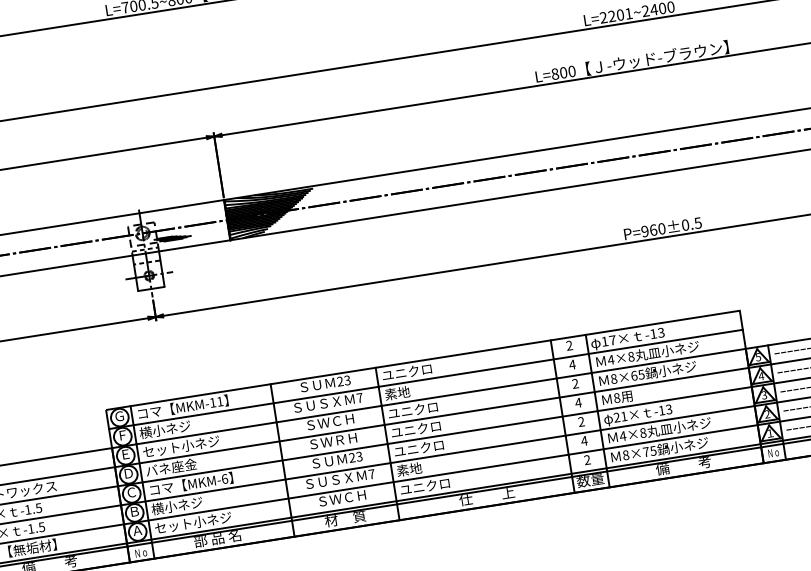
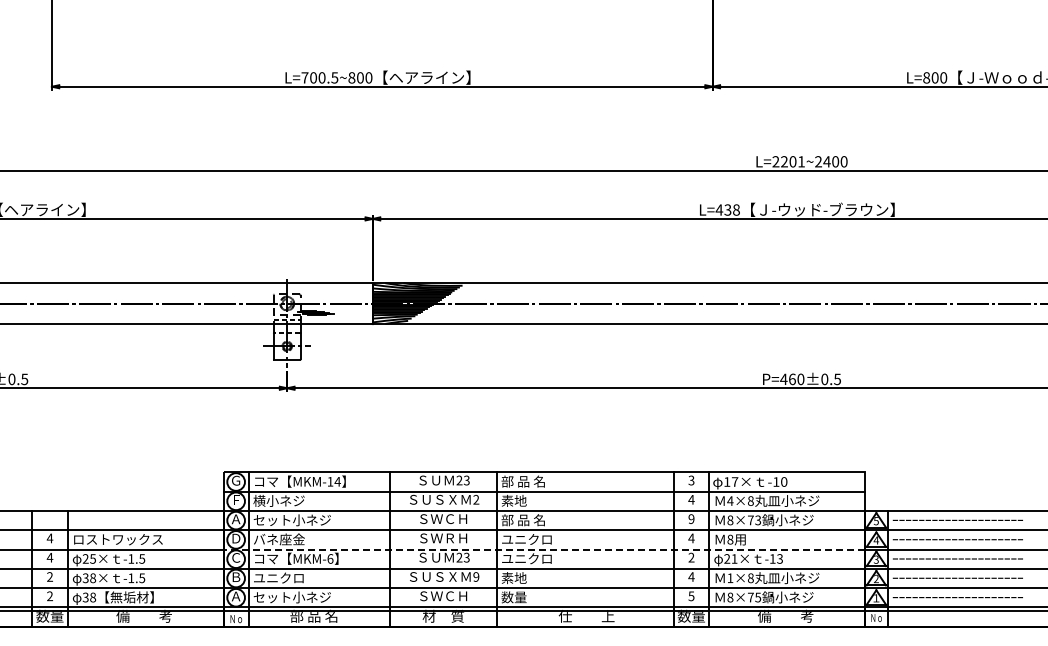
text: (563, 72) -> (727, 209), L=800 -> L=438
text: (644, 231) -> (783, 379), P=960±0.5 -> P=460±0.5
text: (661, 332) -> (784, 481), -13 -> -10
text: (569, 345) -> (691, 480), 2 -> 3
text: (406, 372) -> (526, 481), ユニクロ -> 部 品 名
text: (637, 375) -> (754, 520), 8×65 -> 8×73
text: (575, 383) -> (691, 518), 2 -> 9
text: (360, 397) -> (476, 499), 7 -> 2
text: (219, 401) -> (337, 481), MKM-11 -> MKM-14
text: (412, 410) -> (526, 520), ユニクロ -> 部 品 名
line: (434, 436) -> (544, 549), solid -> dashed
text: (623, 436) -> (730, 578), 4×8 -> 1×8
text: (125, 454) -> (235, 519), Ｅ -> Ａ
text: (587, 460) -> (691, 596), 2 -> 5
text: (371, 473) -> (476, 576), 7 -> 9
text: (424, 486) -> (526, 597), ユニクロ -> 数量
text: (176, 506) -> (278, 578), 横小ネジ -> ユニクロ

